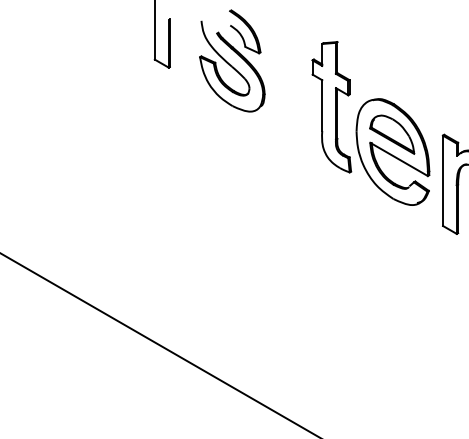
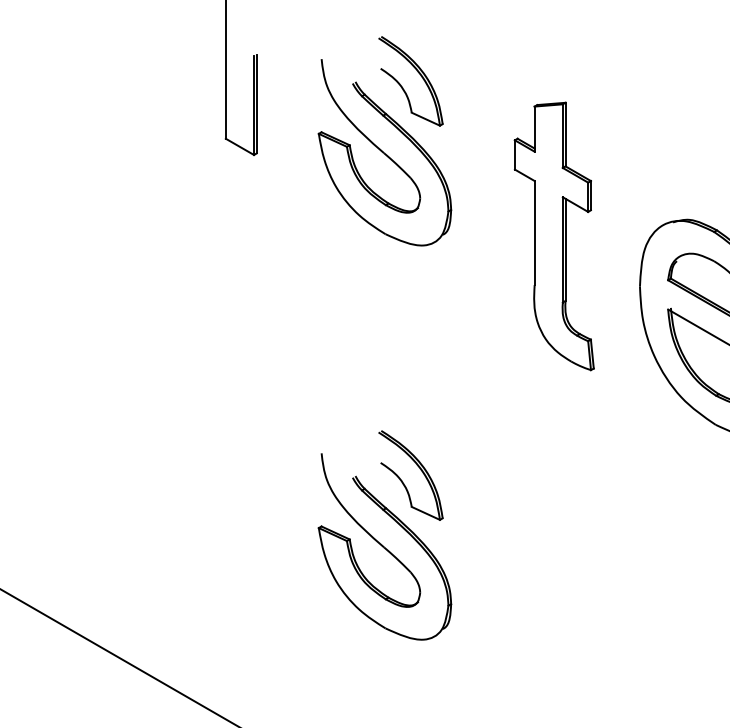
part: (331, 107) -> (553, 237), moved
part: (232, 252) -> (385, 534), added

